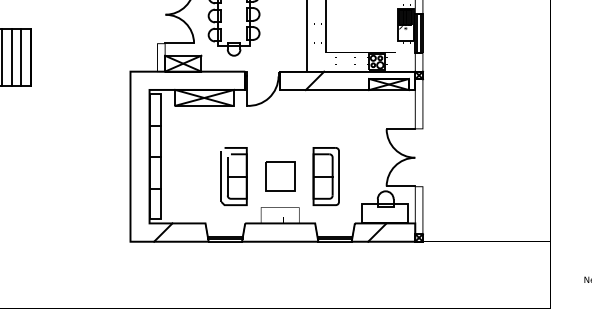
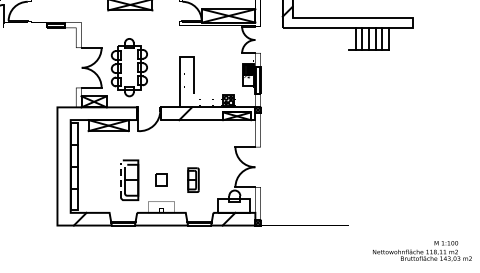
part: (280, 175) -> (161, 179), size x0.6
part: (326, 175) -> (193, 179), size x0.6
line: (221, 176) -> (120, 180), solid -> dashed

